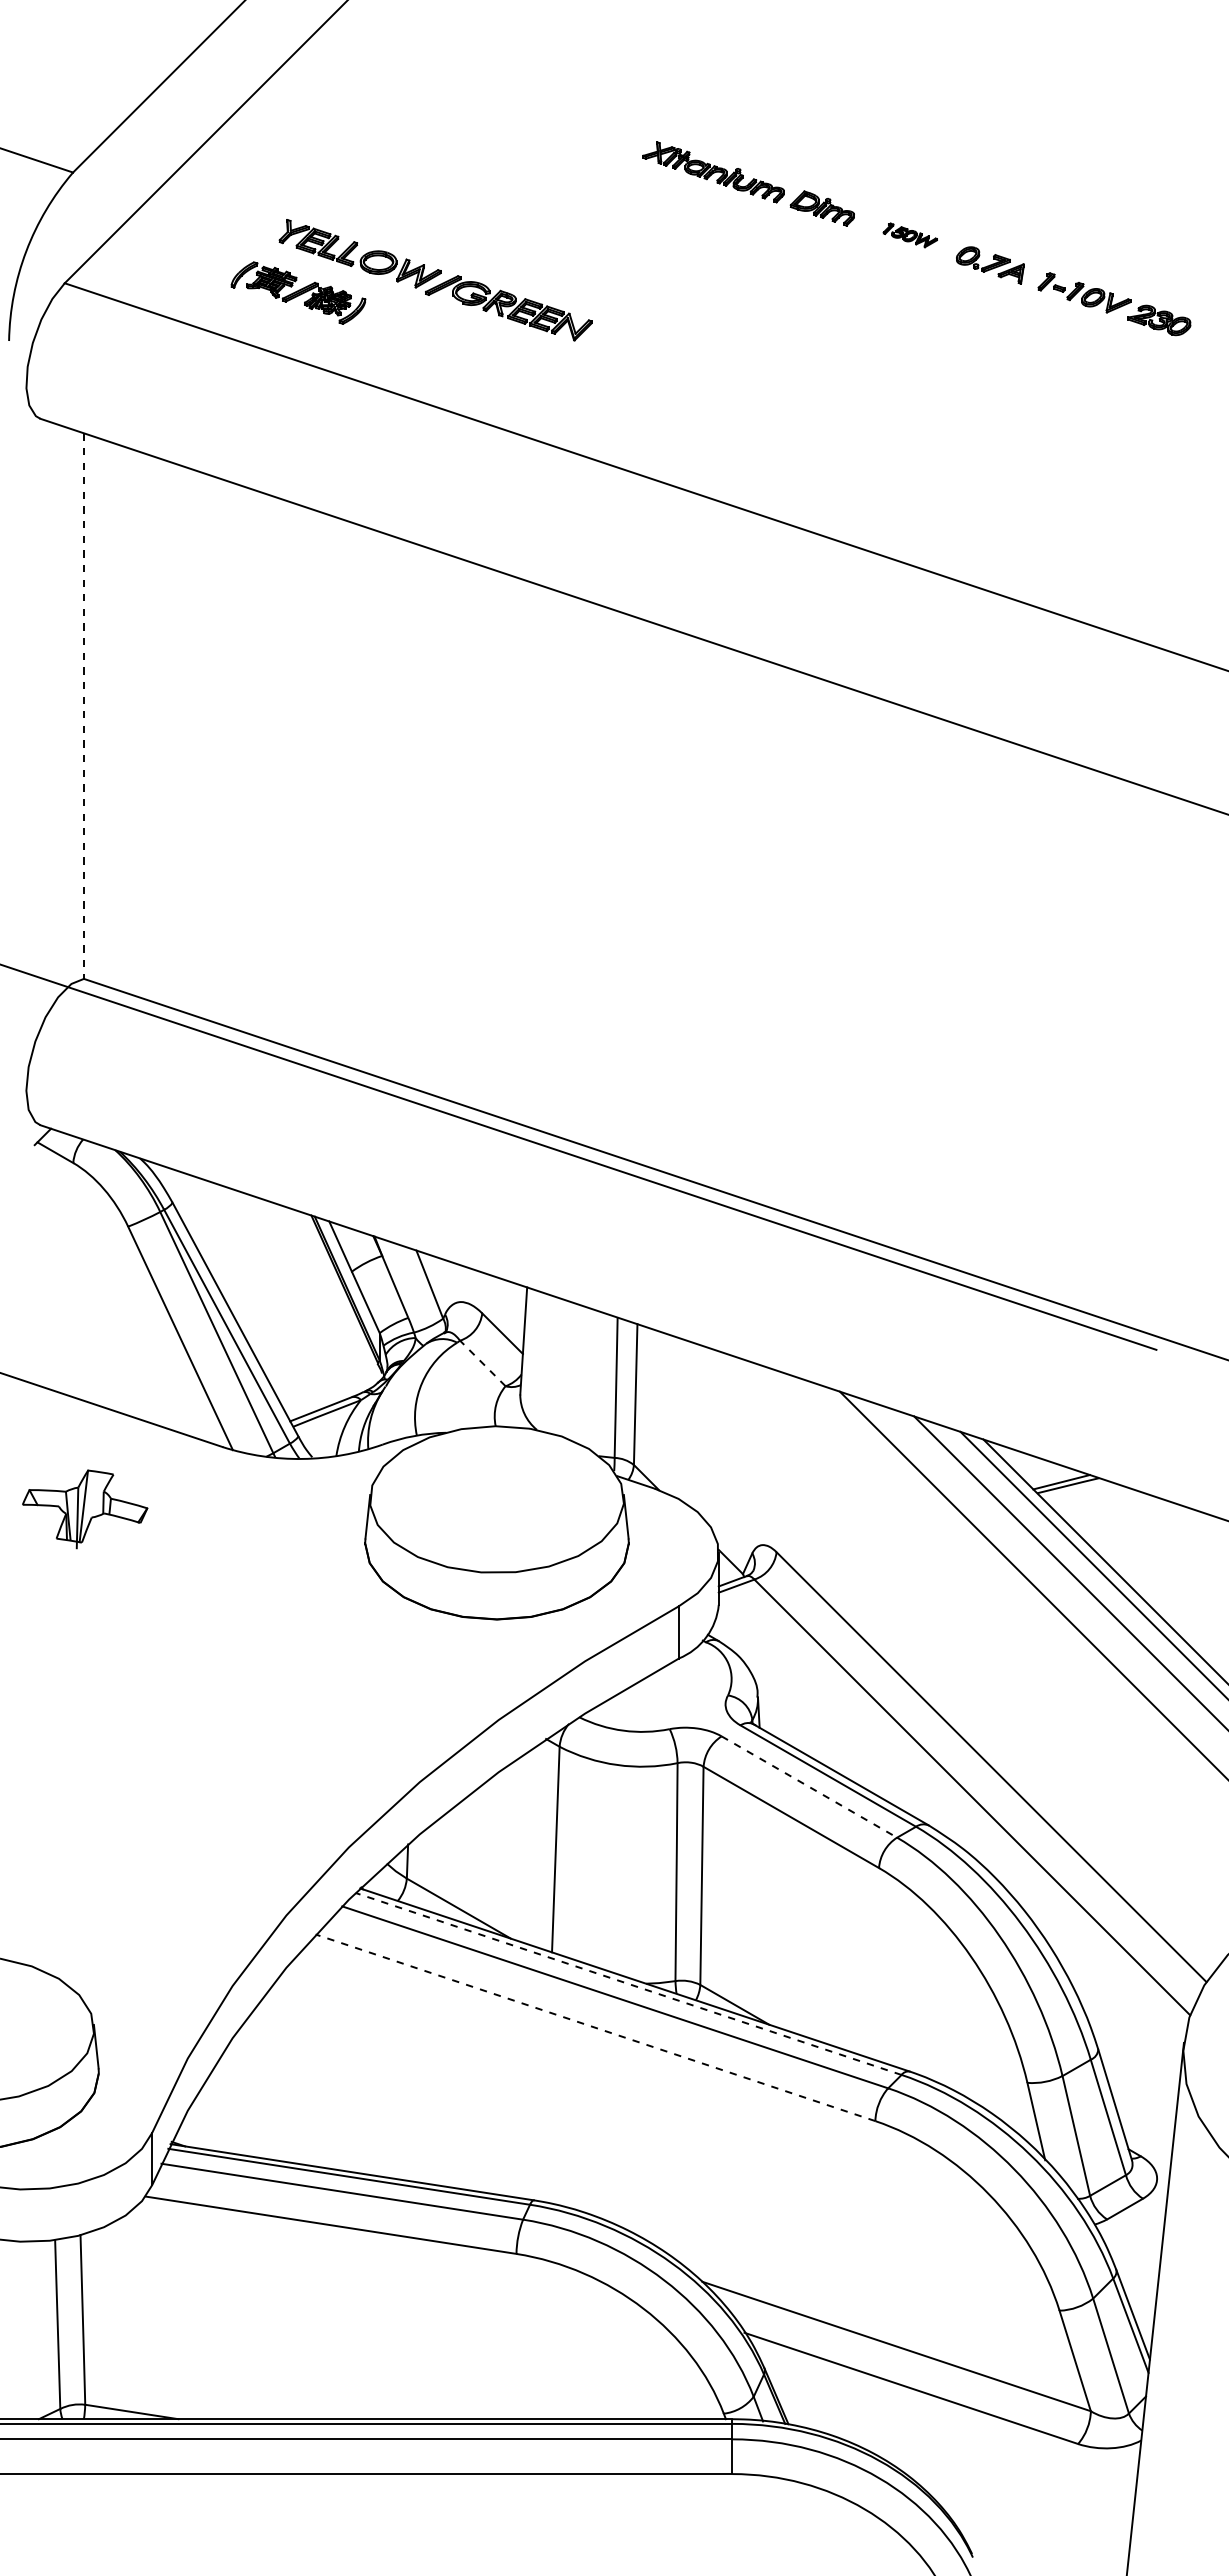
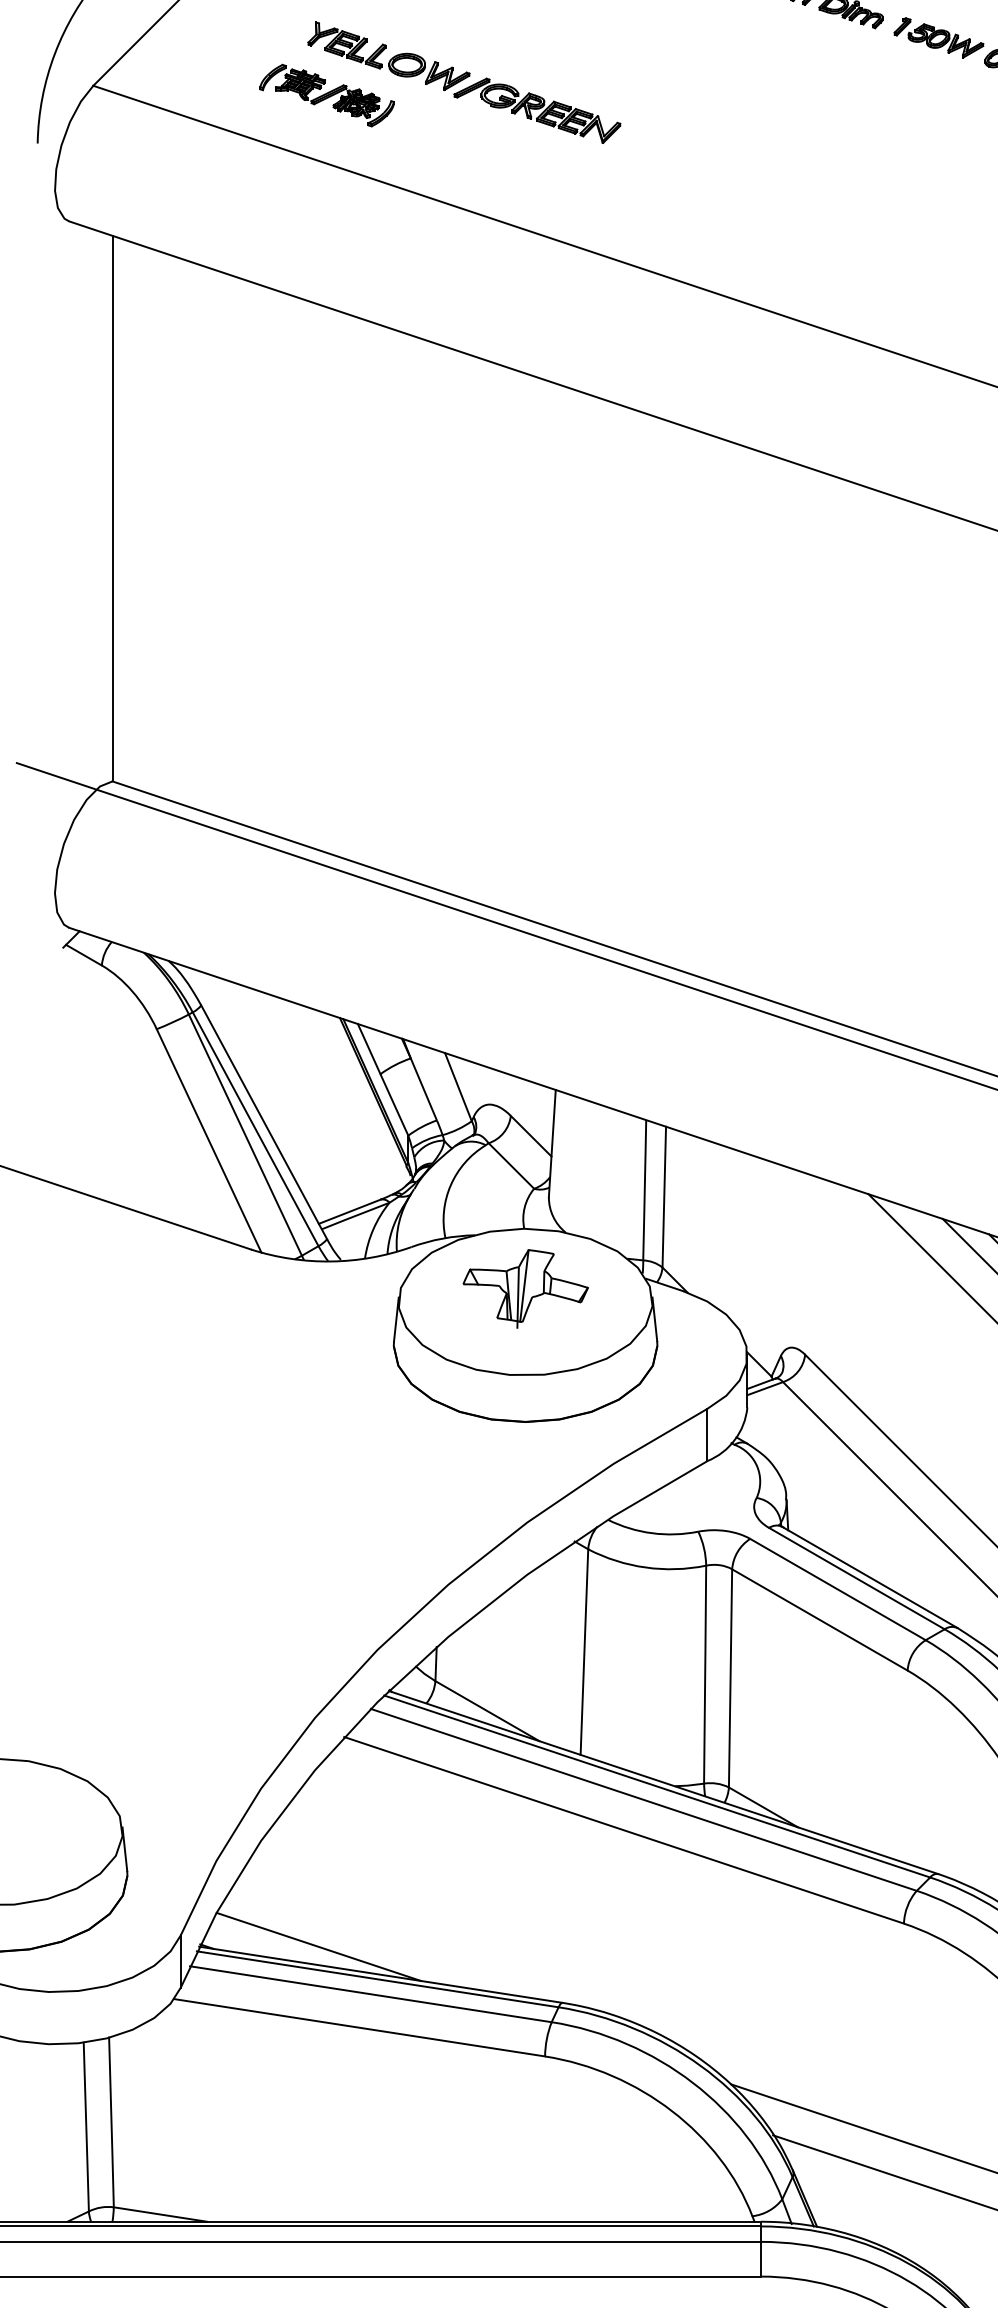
part: (910, 235) -> (939, 38), size x1.67
line: (83, 706) -> (112, 509), dashed -> solid
line: (482, 1363) -> (511, 1166), dashed -> solid
part: (85, 1509) -> (526, 1289), moved
line: (809, 1787) -> (838, 1590), dashed -> solid
line: (628, 1983) -> (657, 1786), dashed -> solid
line: (595, 2027) -> (624, 1830), dashed -> solid
line: (290, 2144) -> (319, 1947), added

